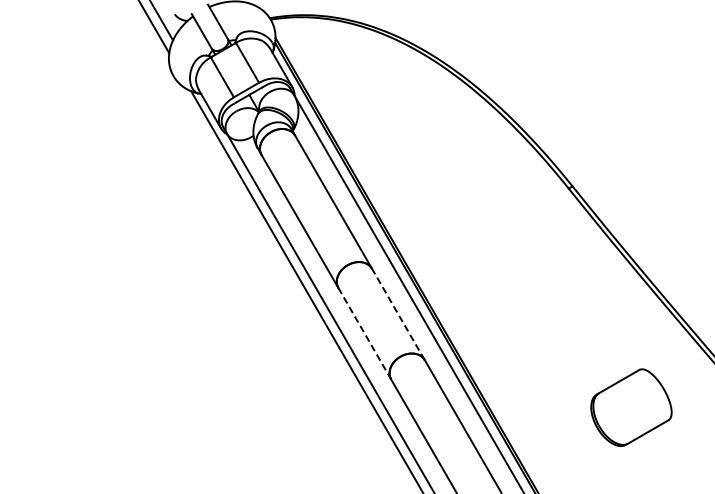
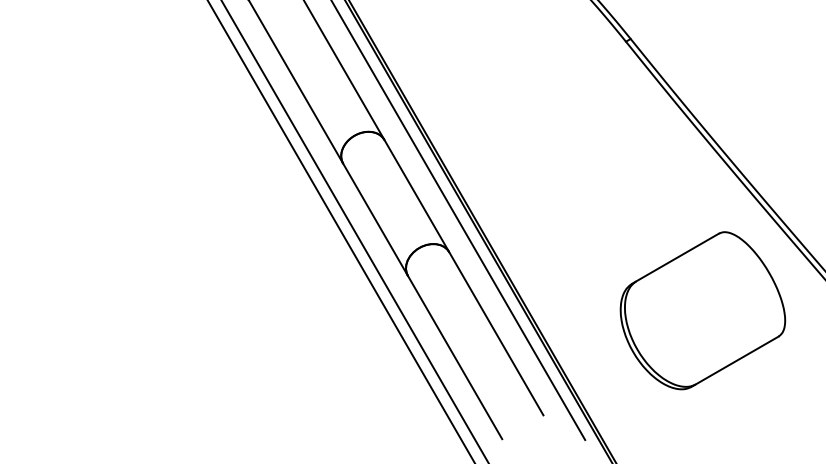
line: (398, 314) -> (416, 196), dashed -> solid
line: (364, 333) -> (375, 219), dashed -> solid
part: (631, 407) -> (702, 310), size x1.67

